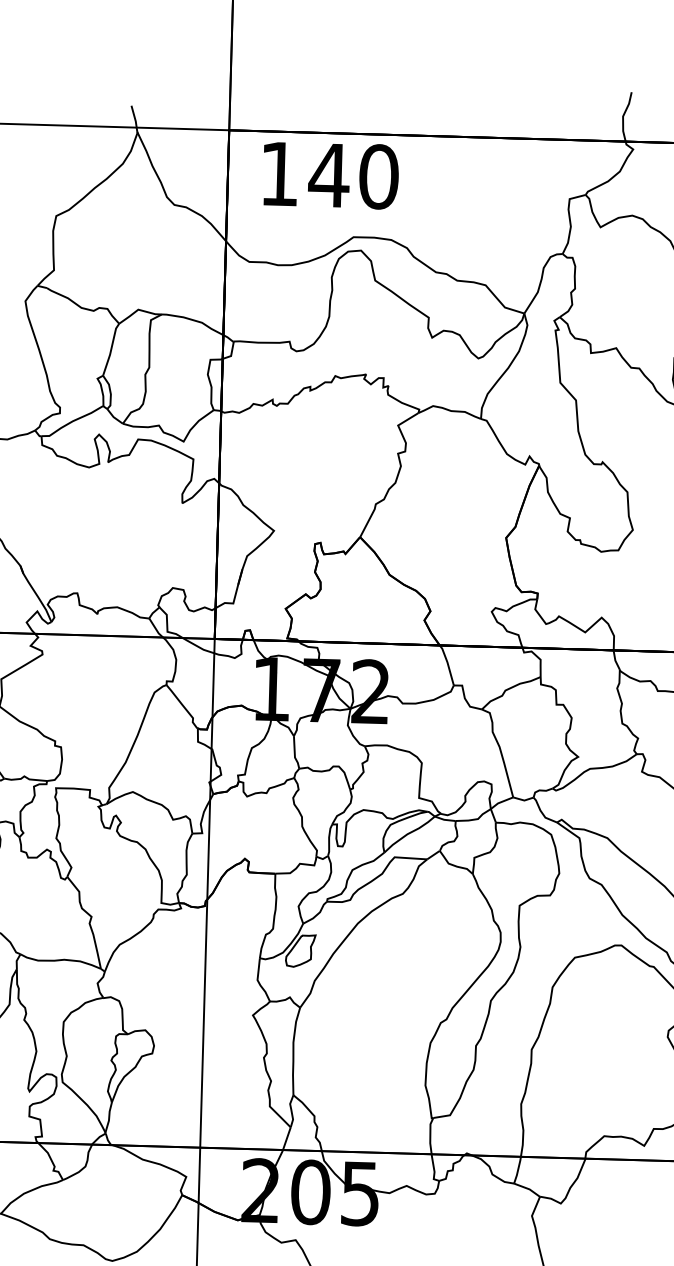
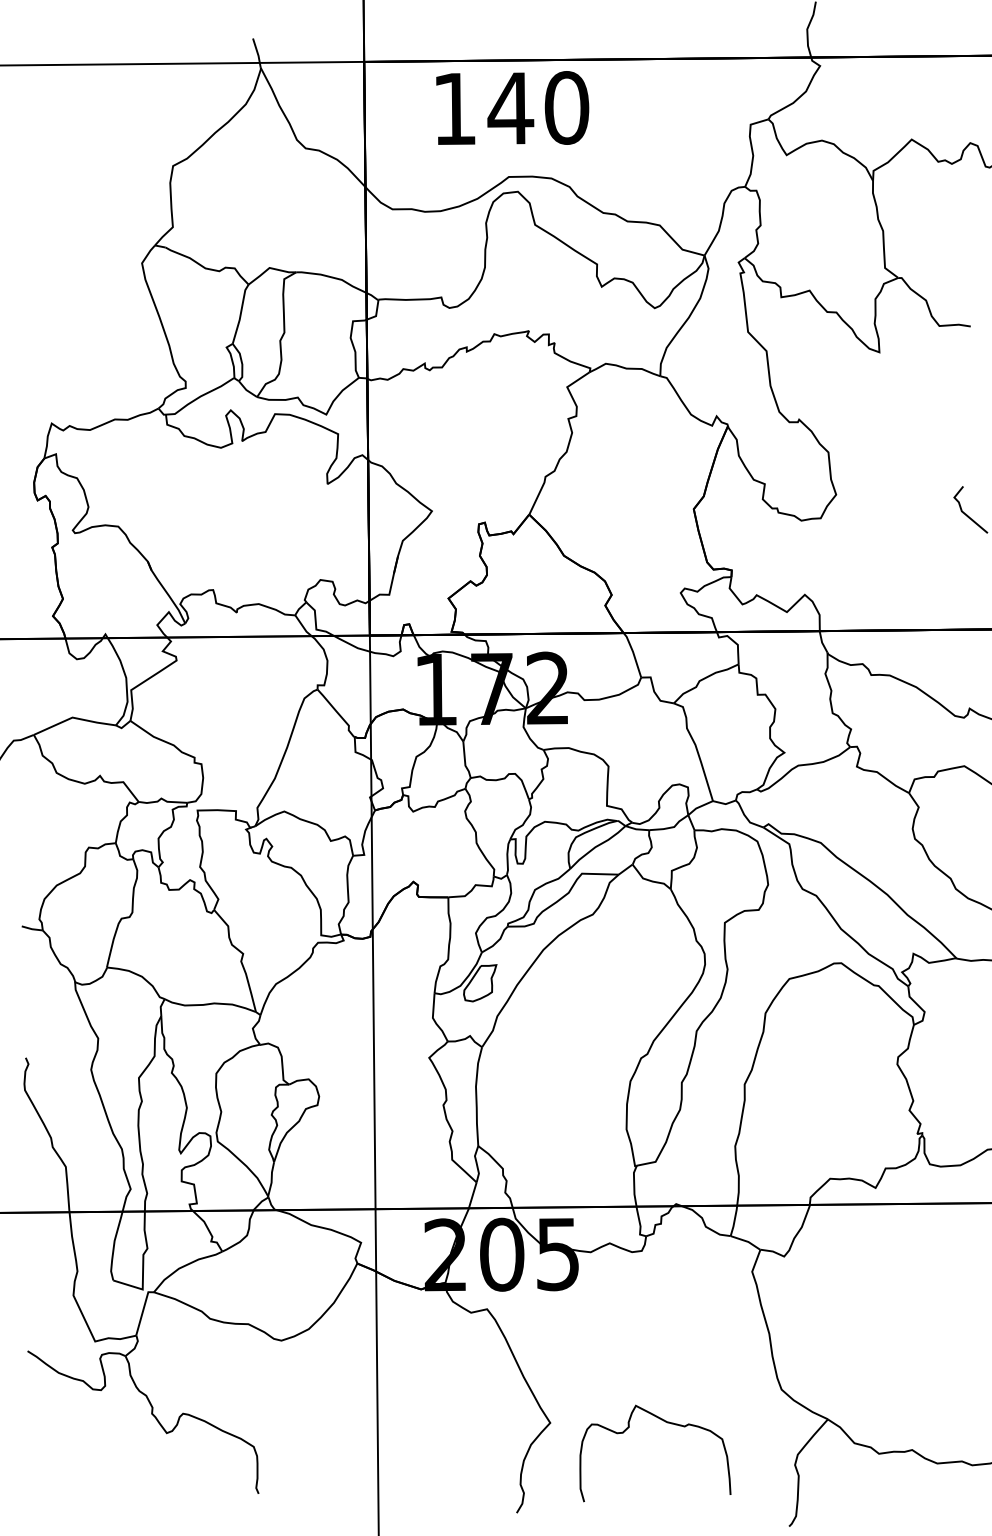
text: (330, 174) -> (512, 107), moved

